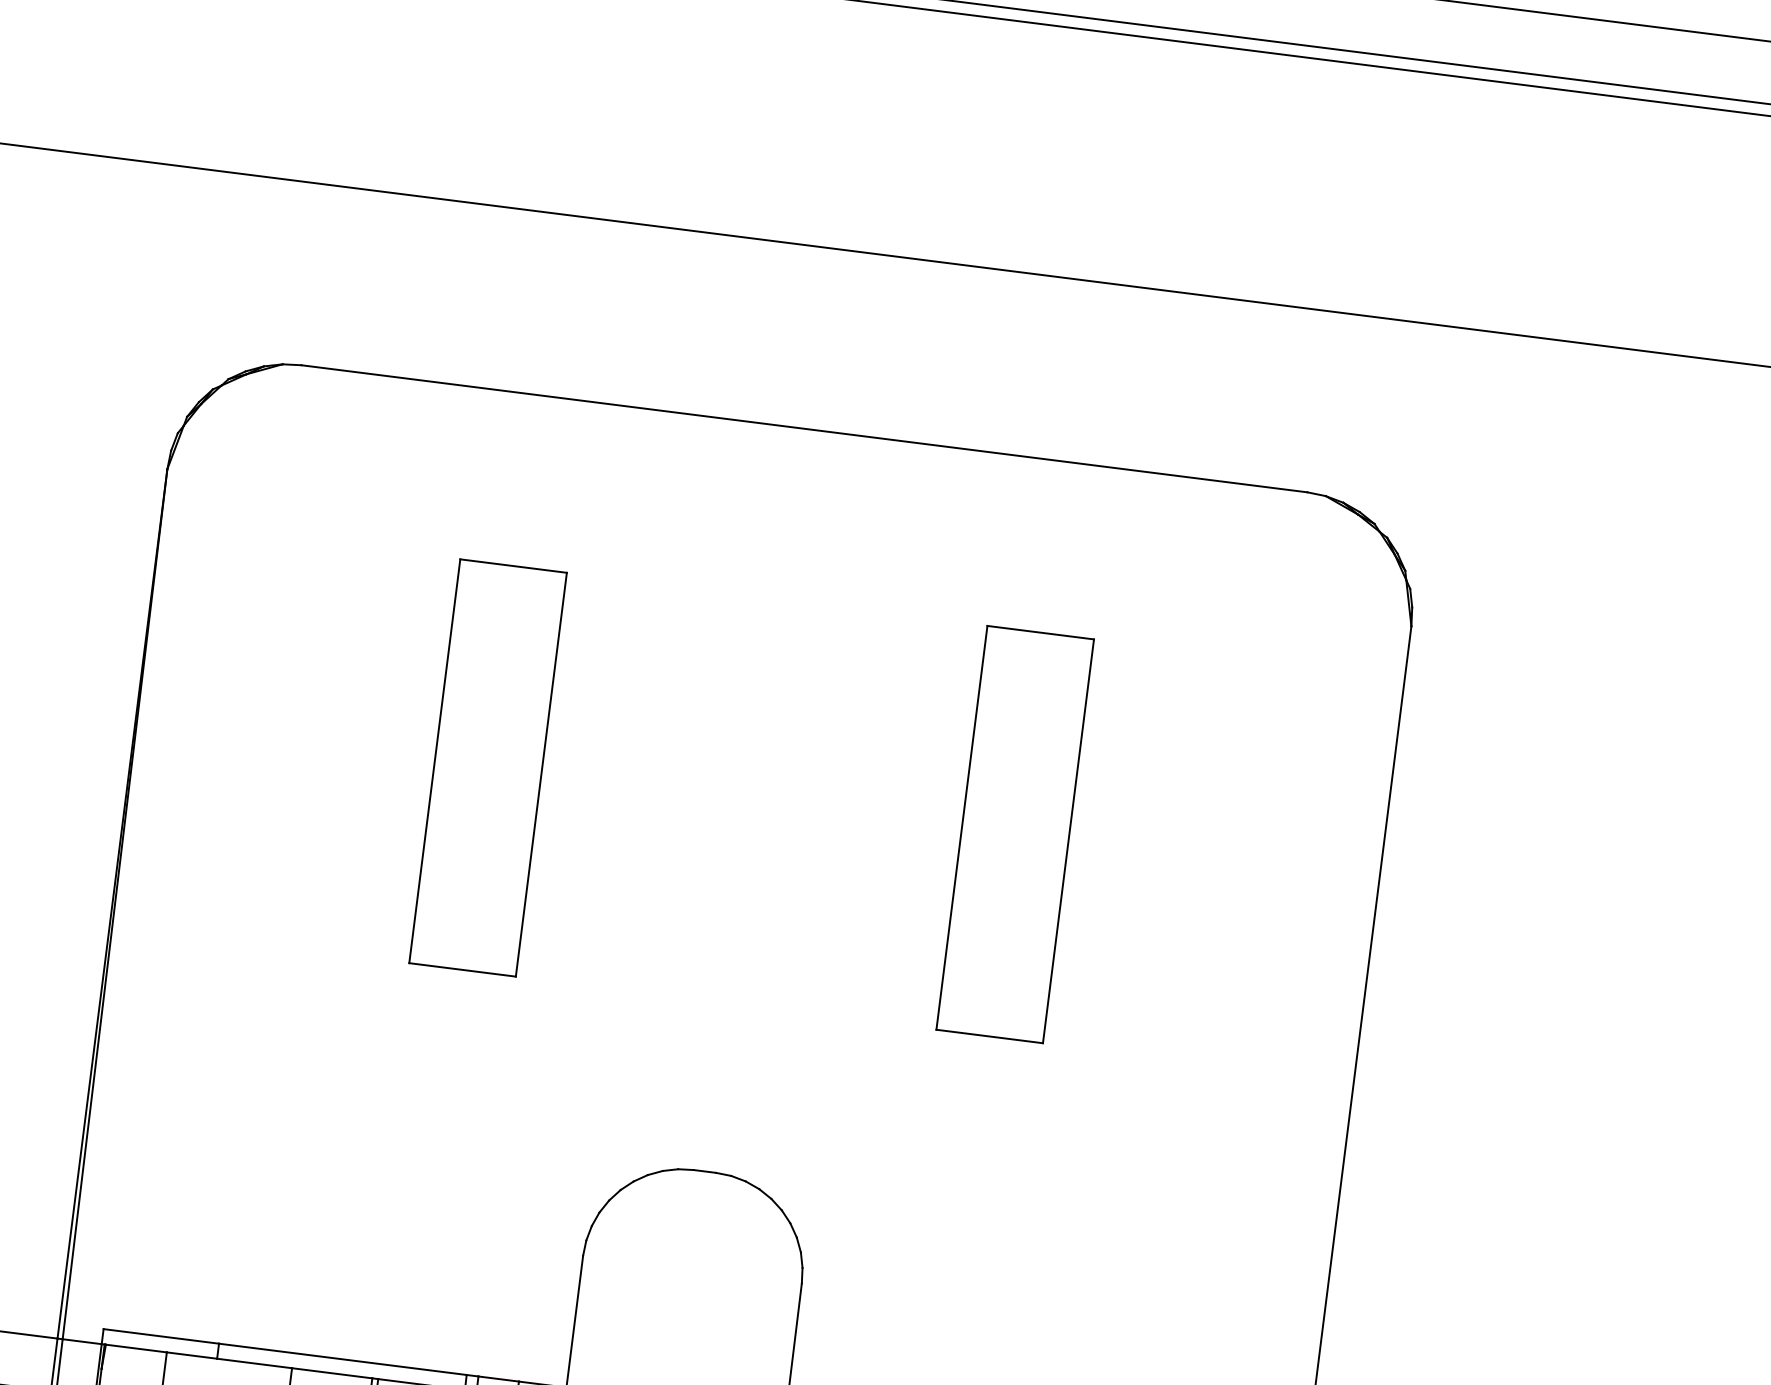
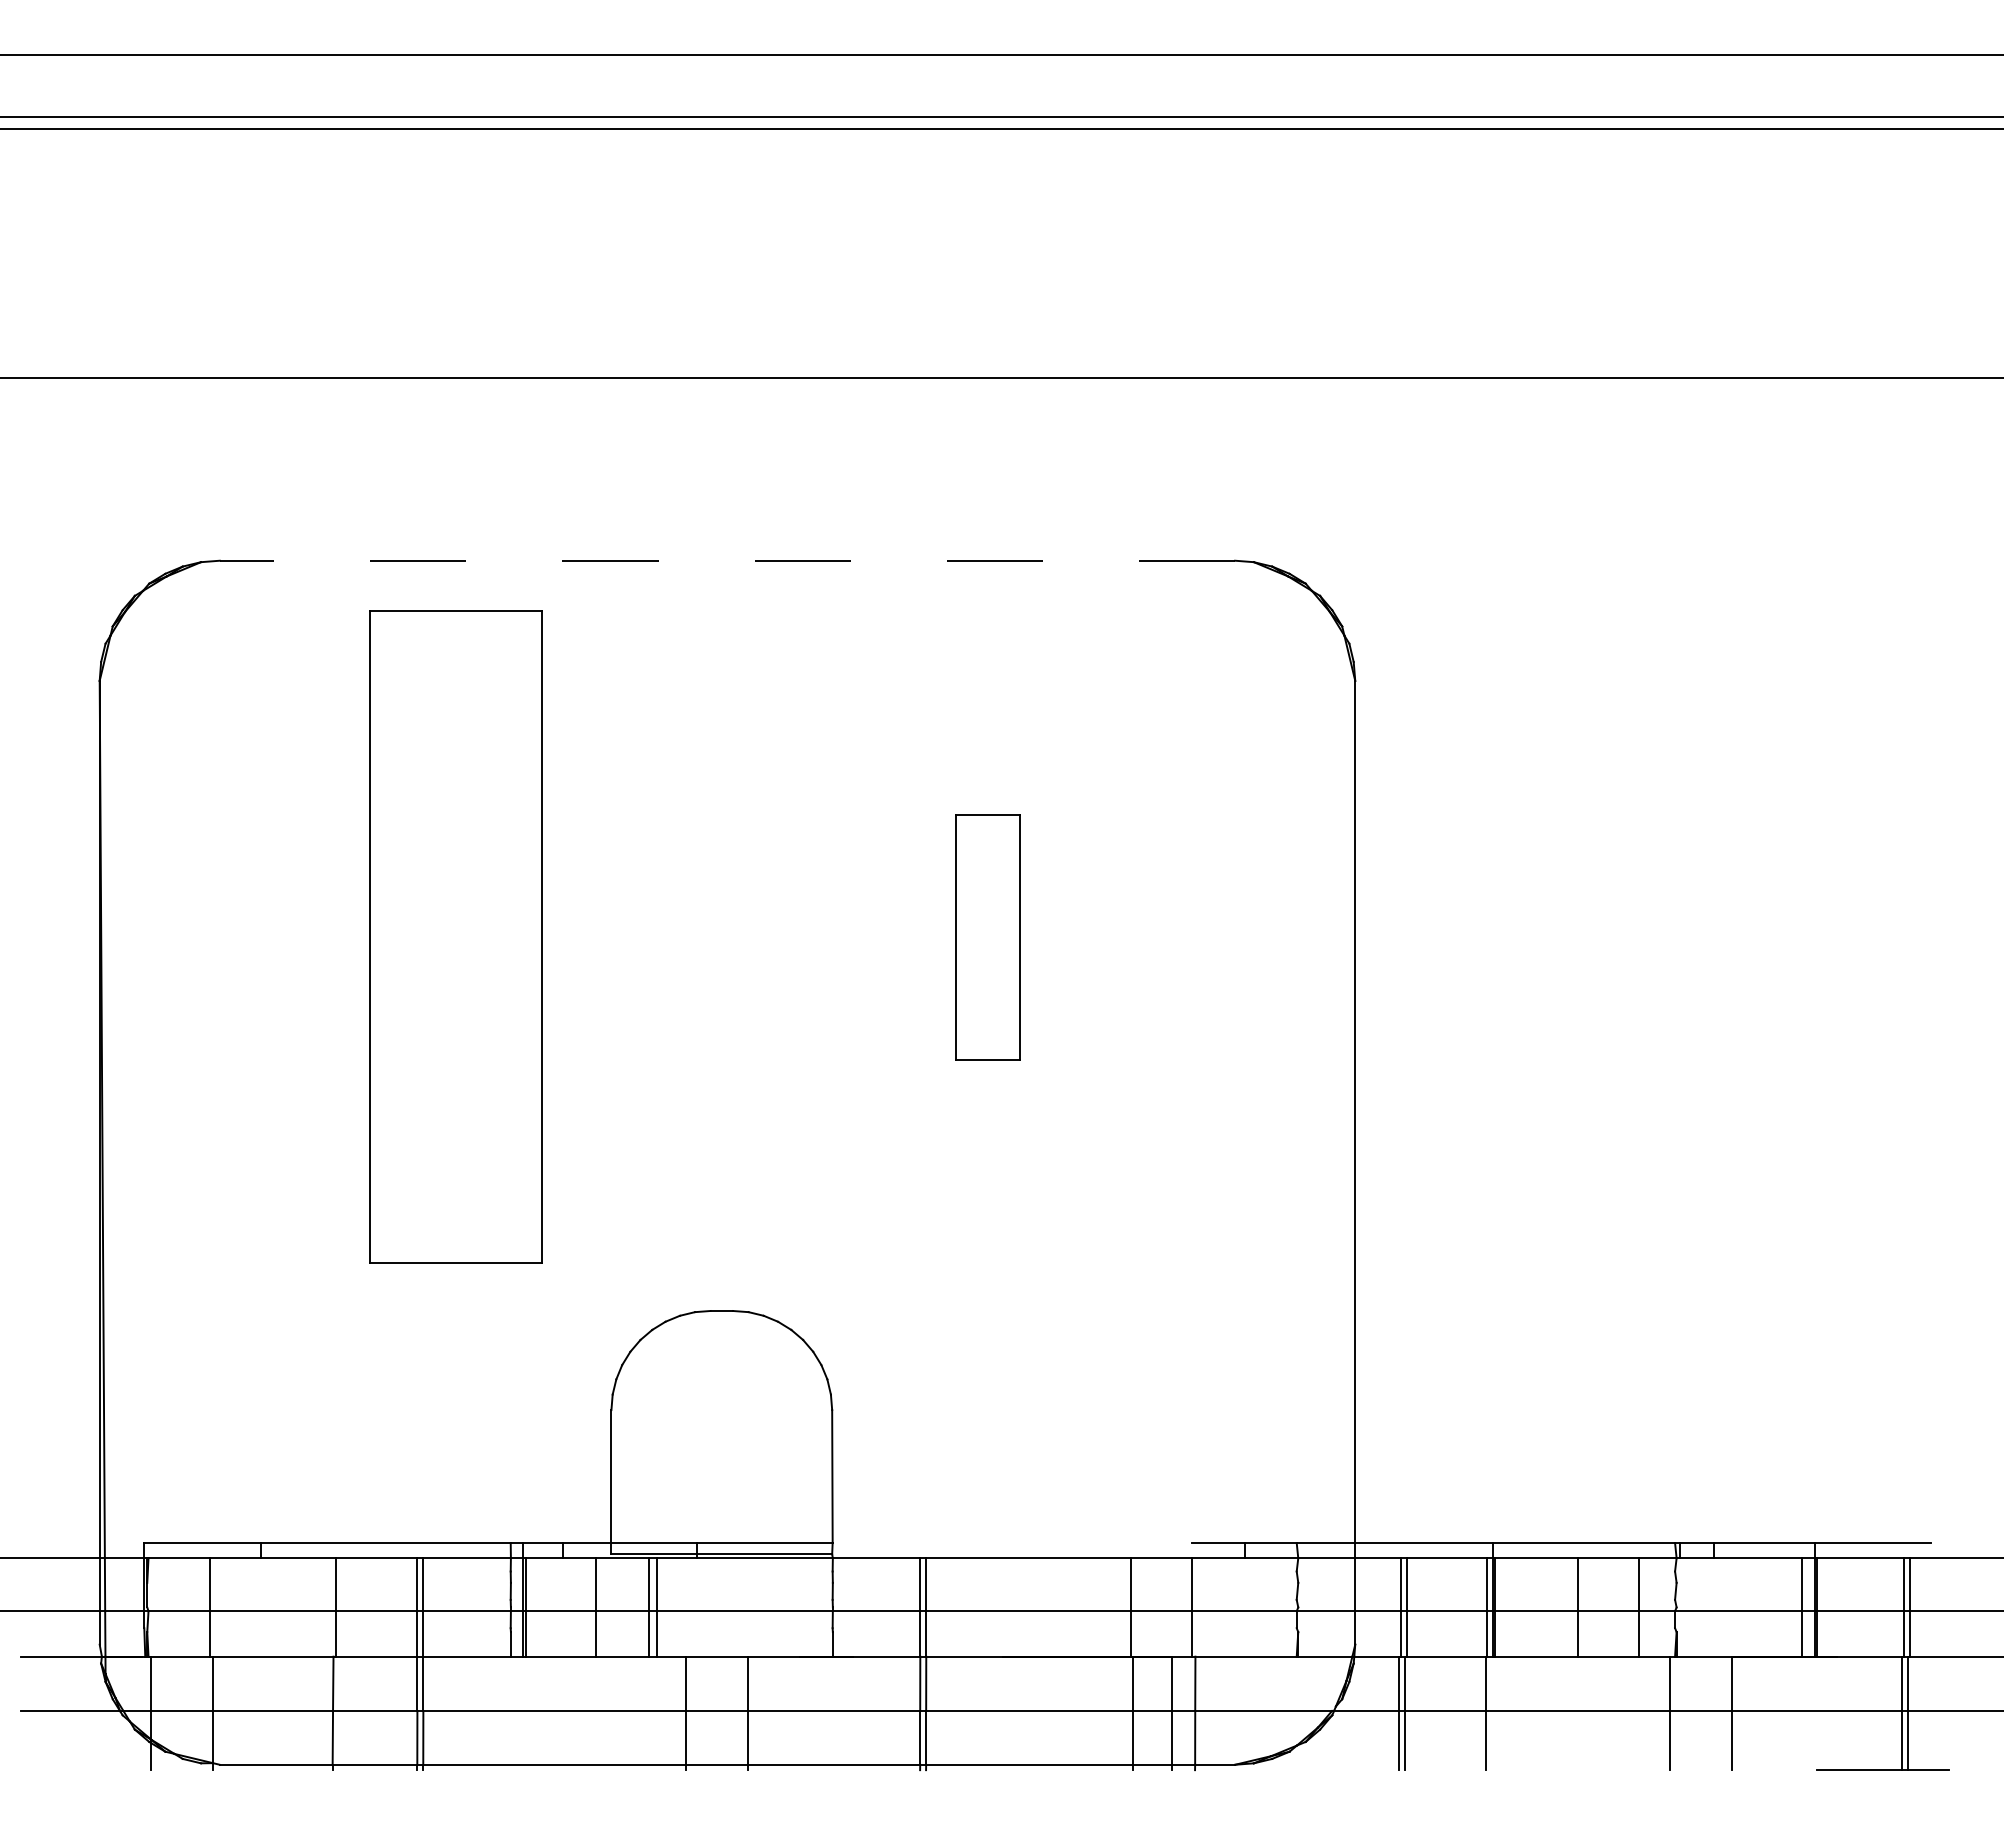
line: (804, 428) -> (727, 560), solid -> dashed
part: (487, 768) -> (455, 937), size x1.6
part: (1014, 834) -> (987, 937), size x0.6

